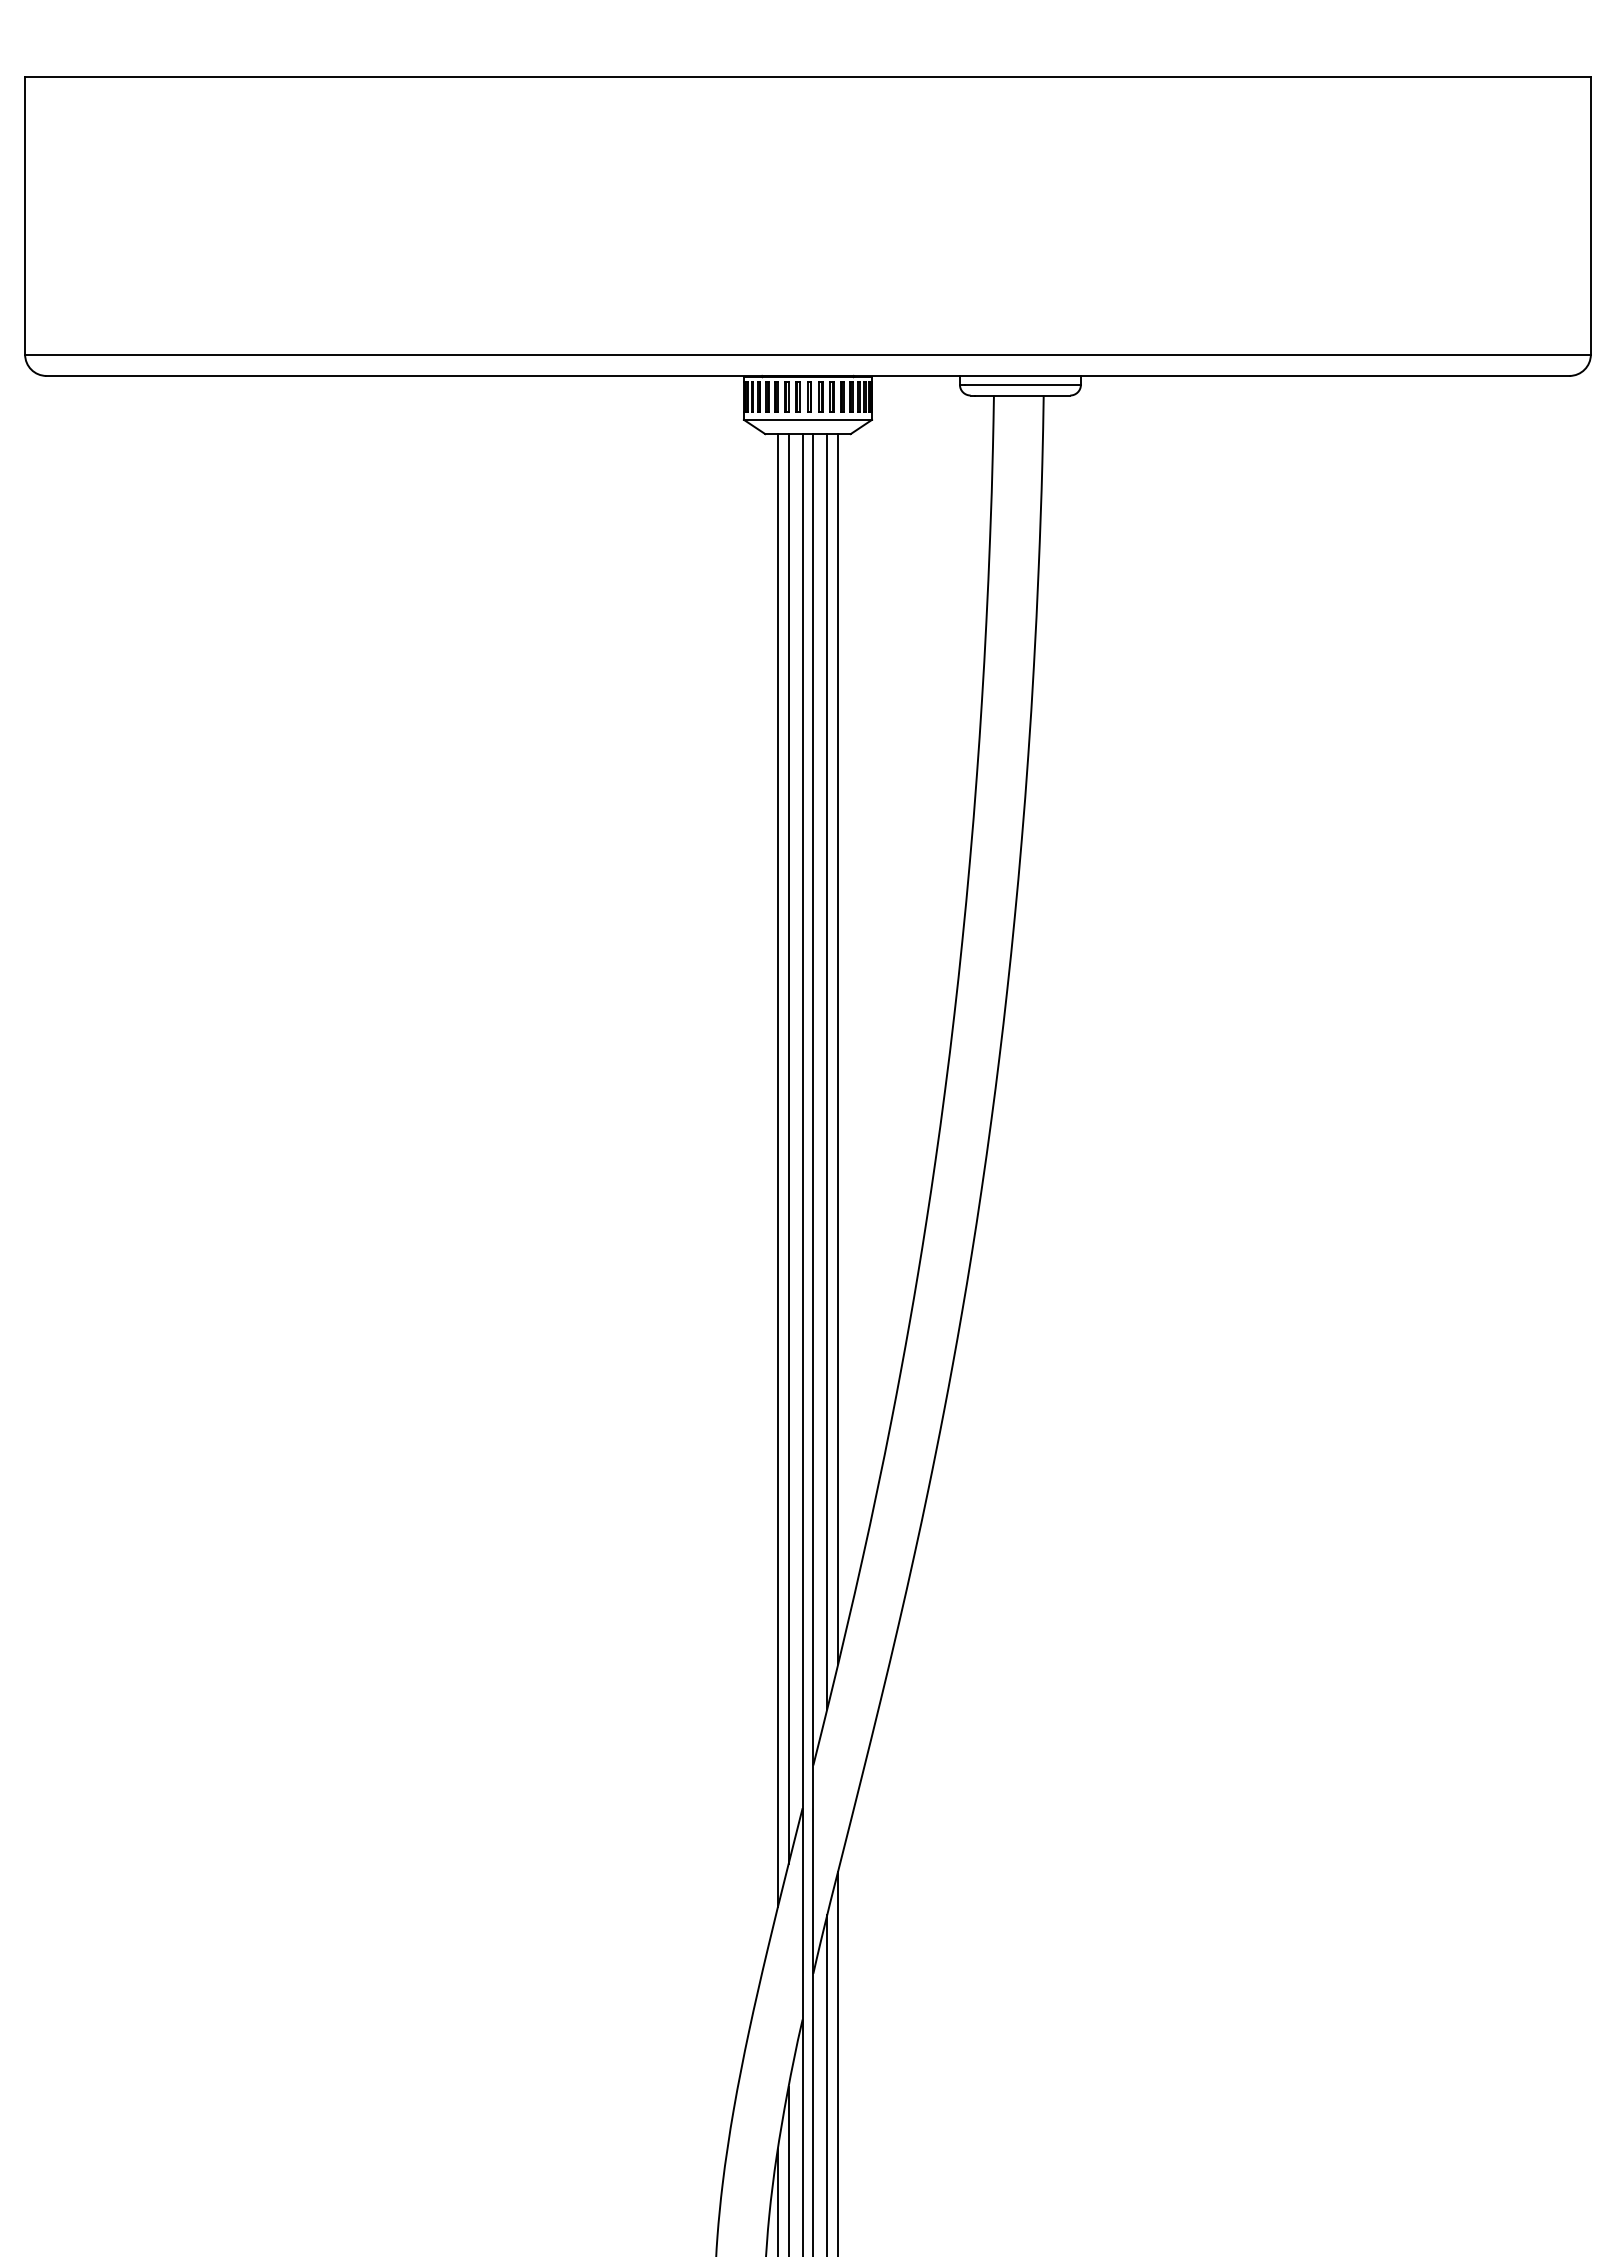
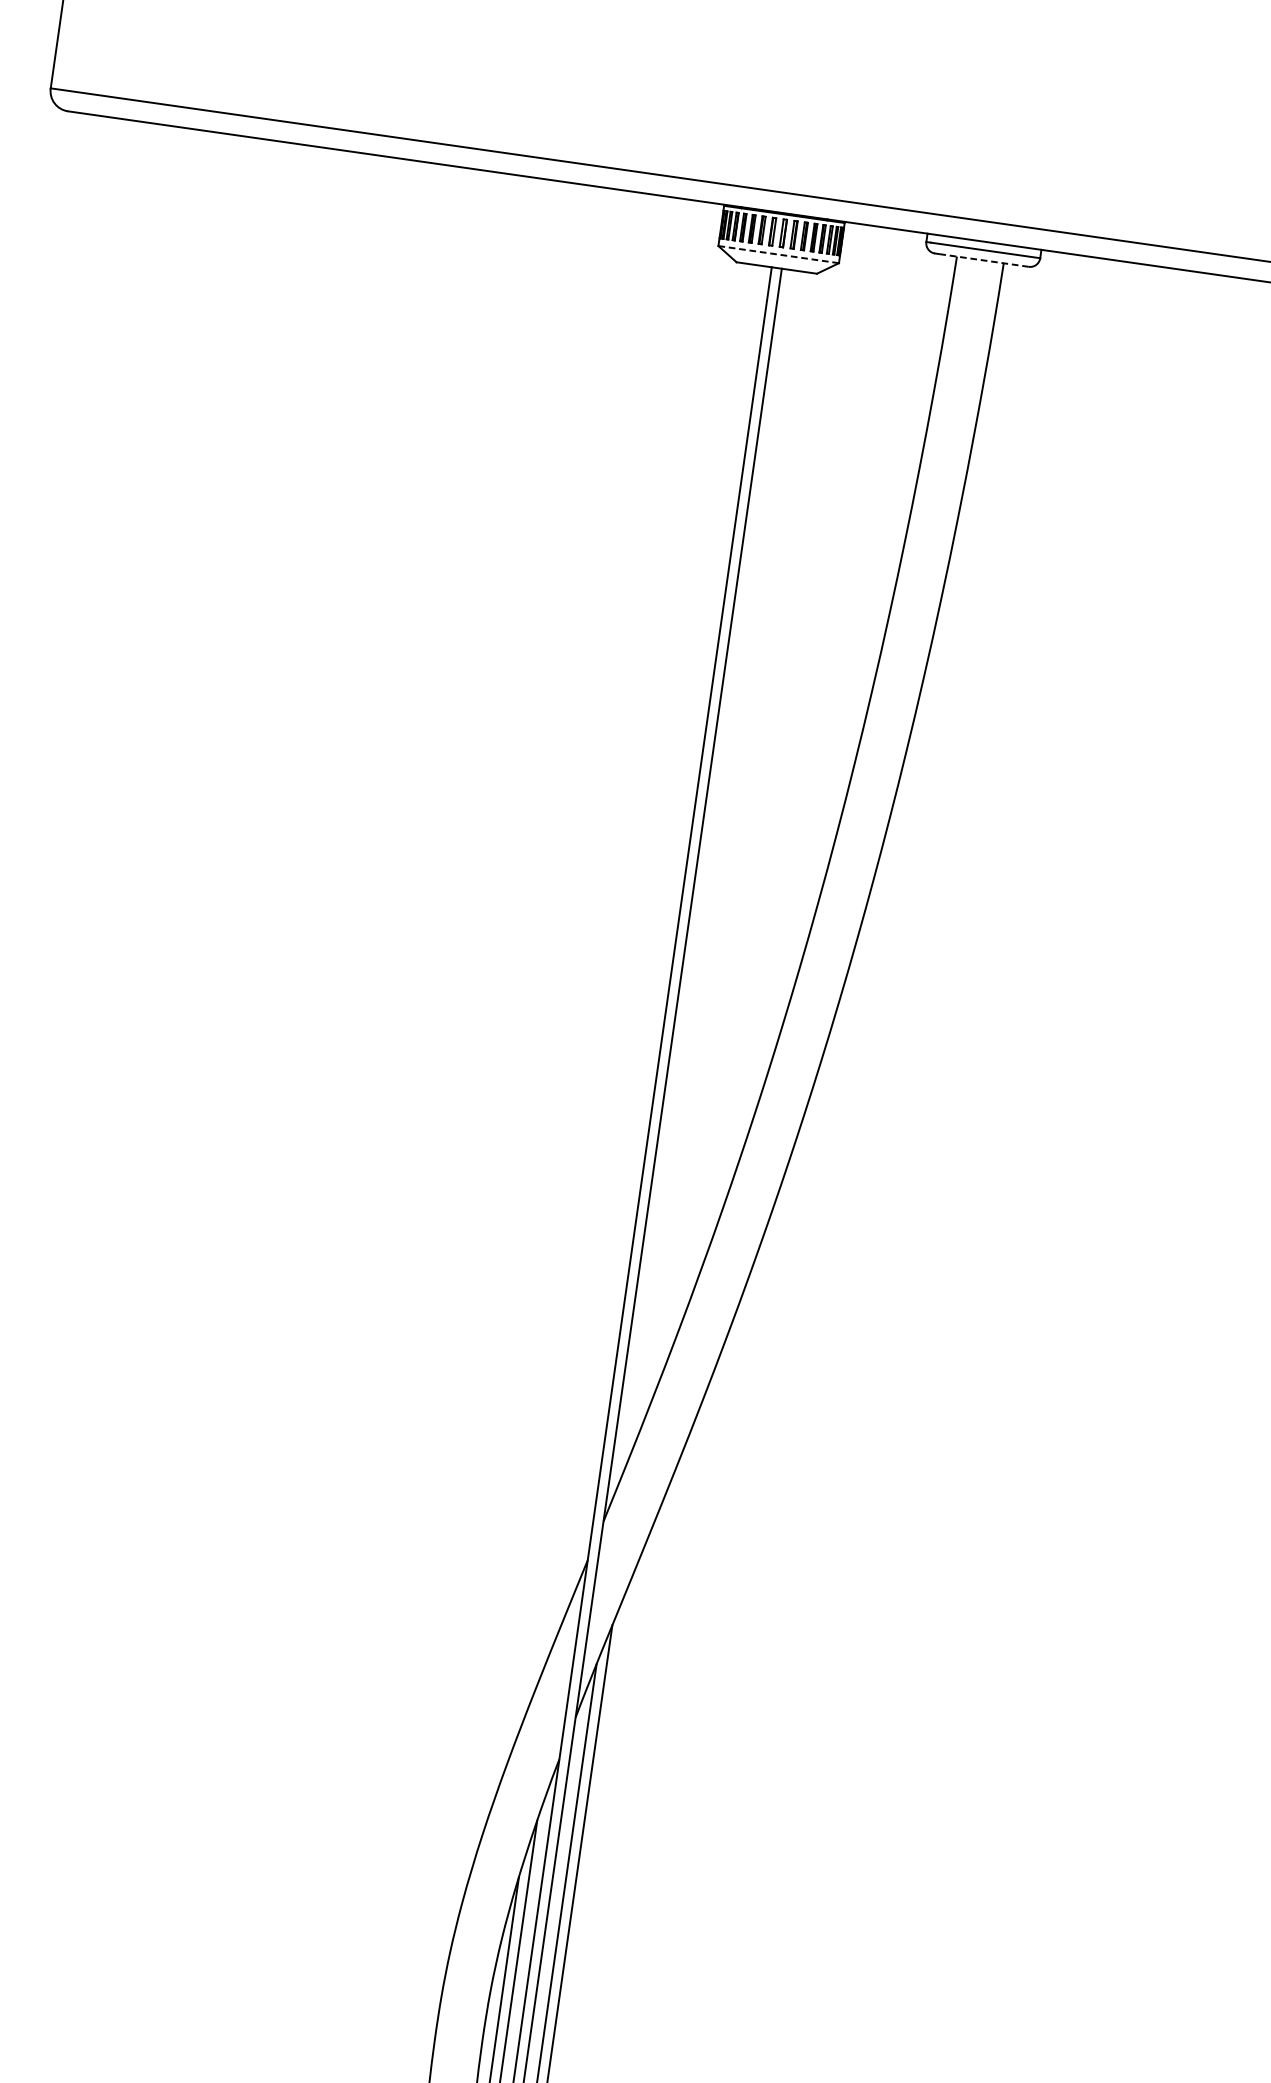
line: (1022, 395) -> (983, 260), solid -> dashed
line: (808, 419) -> (779, 254), solid -> dashed
line: (837, 1048) -> (722, 850), removed
line: (827, 1071) -> (709, 870), removed
line: (788, 1148) -> (662, 937), removed
line: (777, 1170) -> (649, 956), removed

